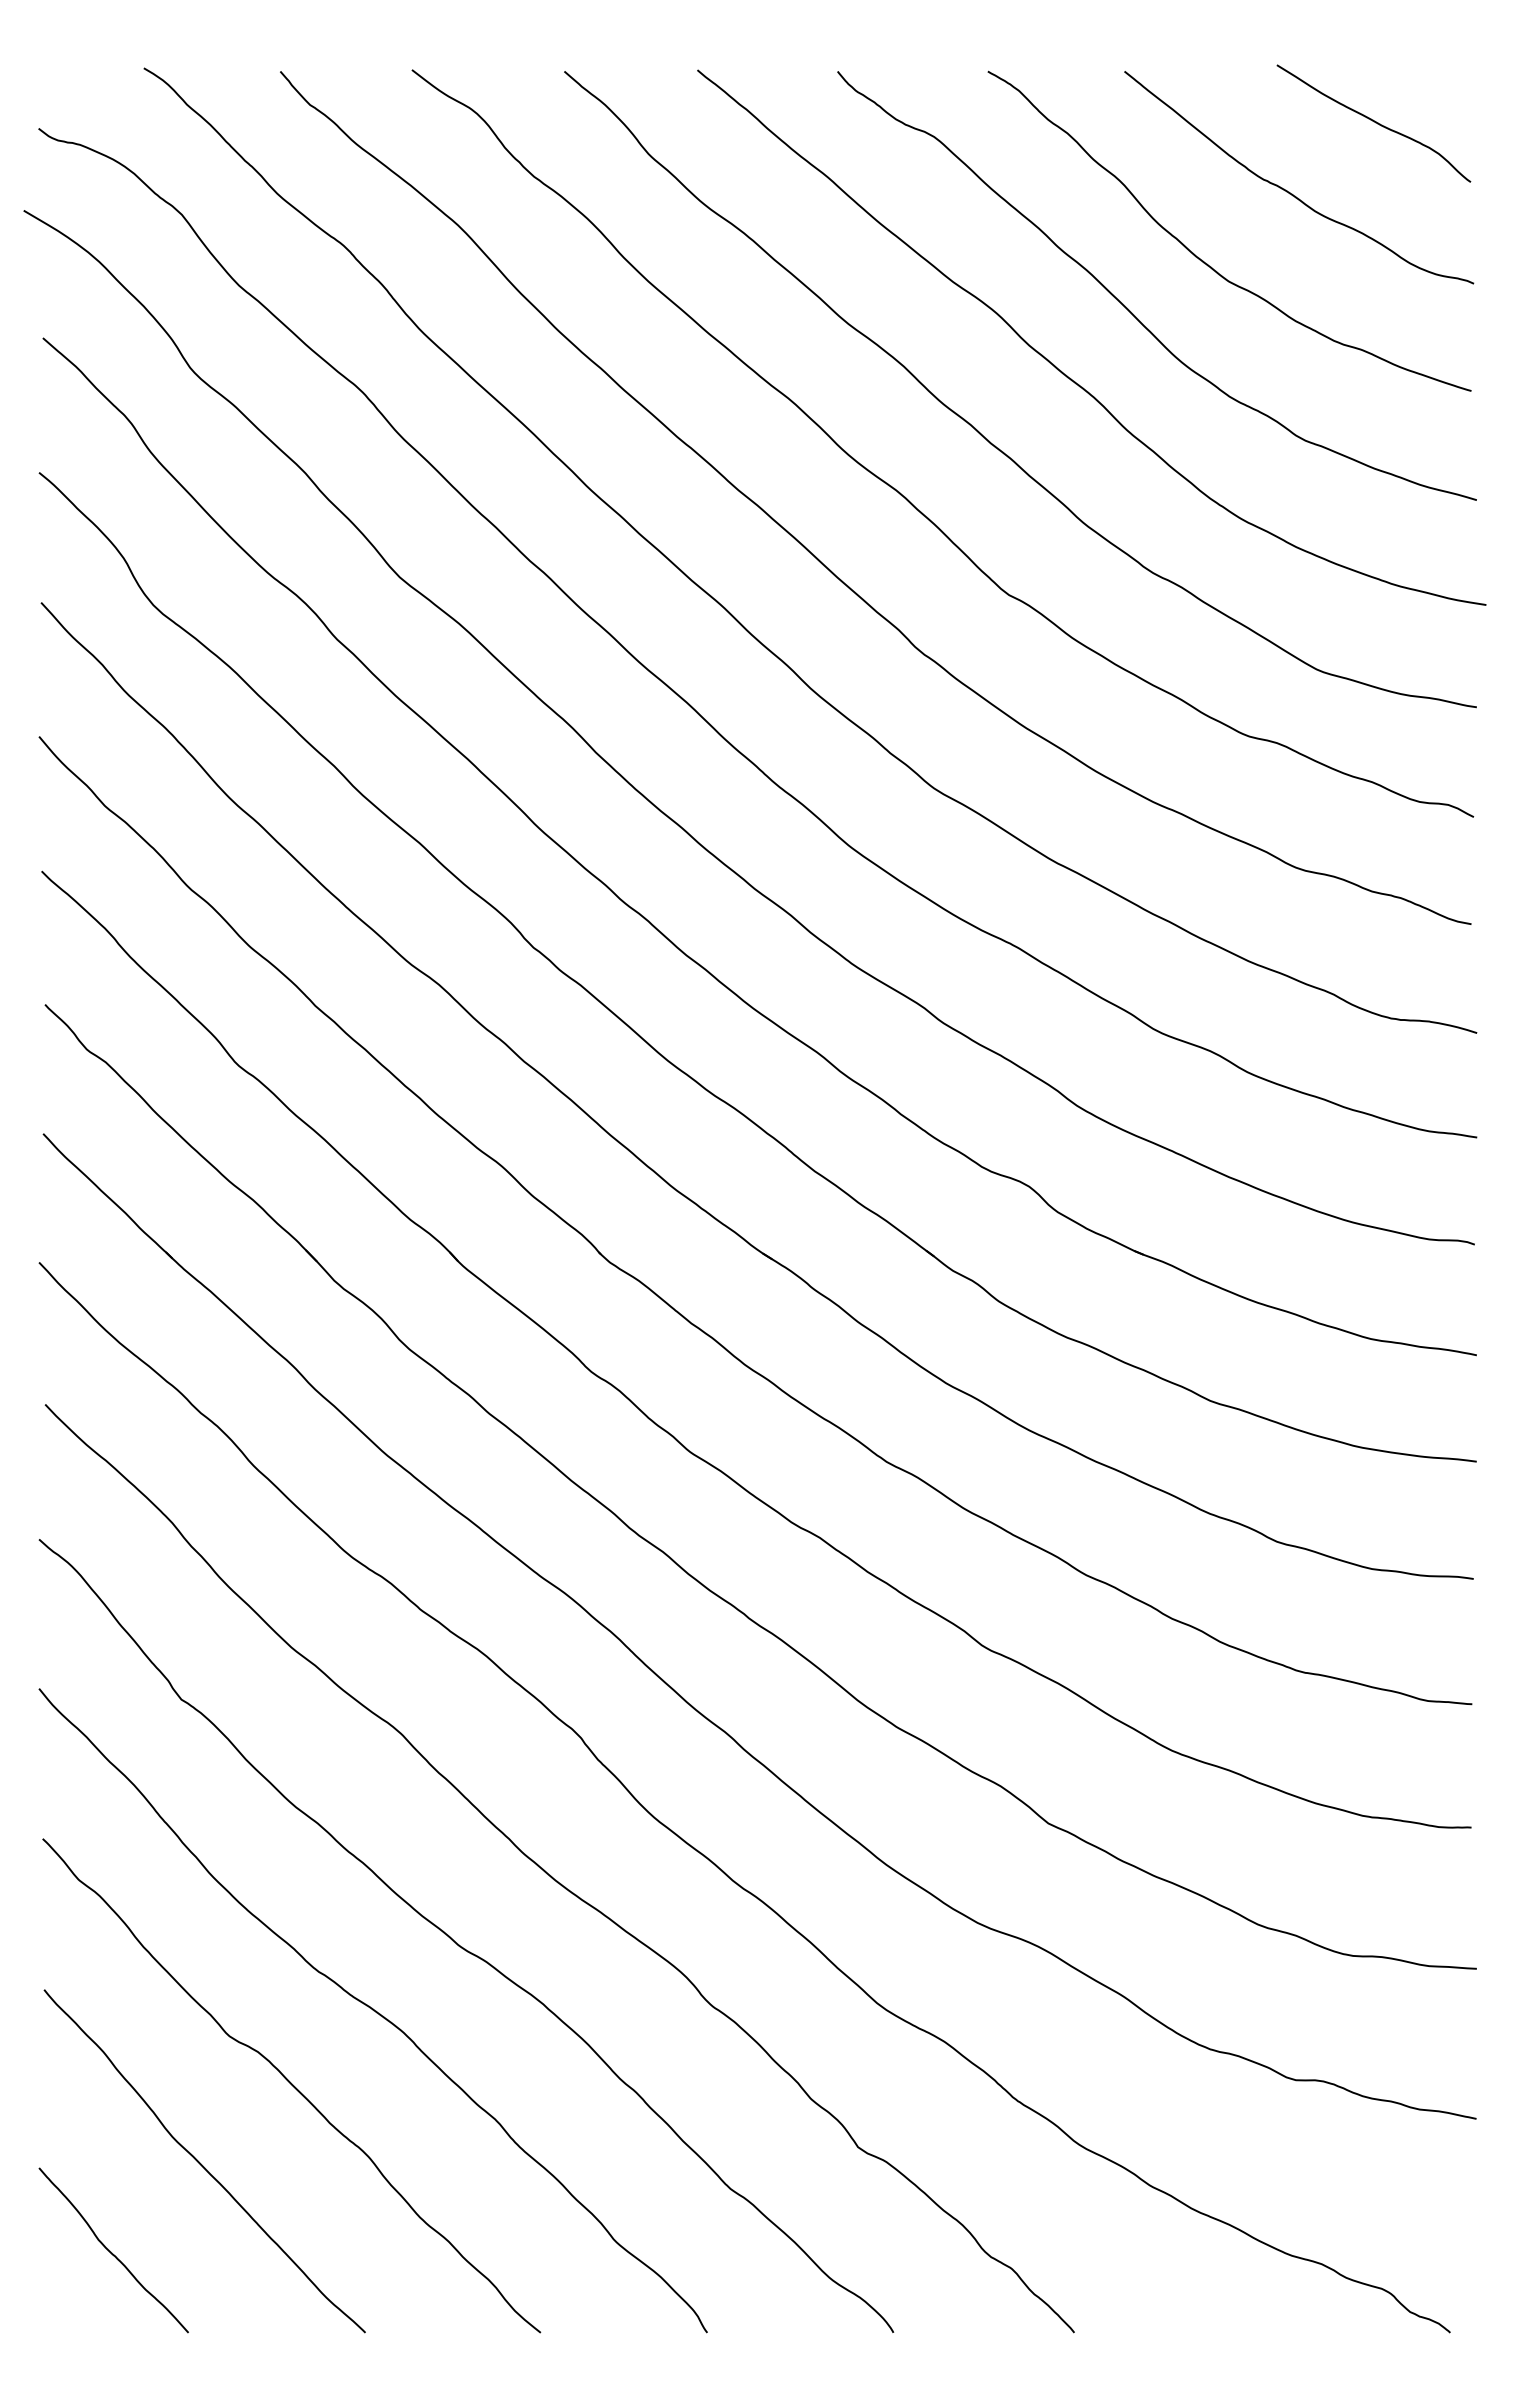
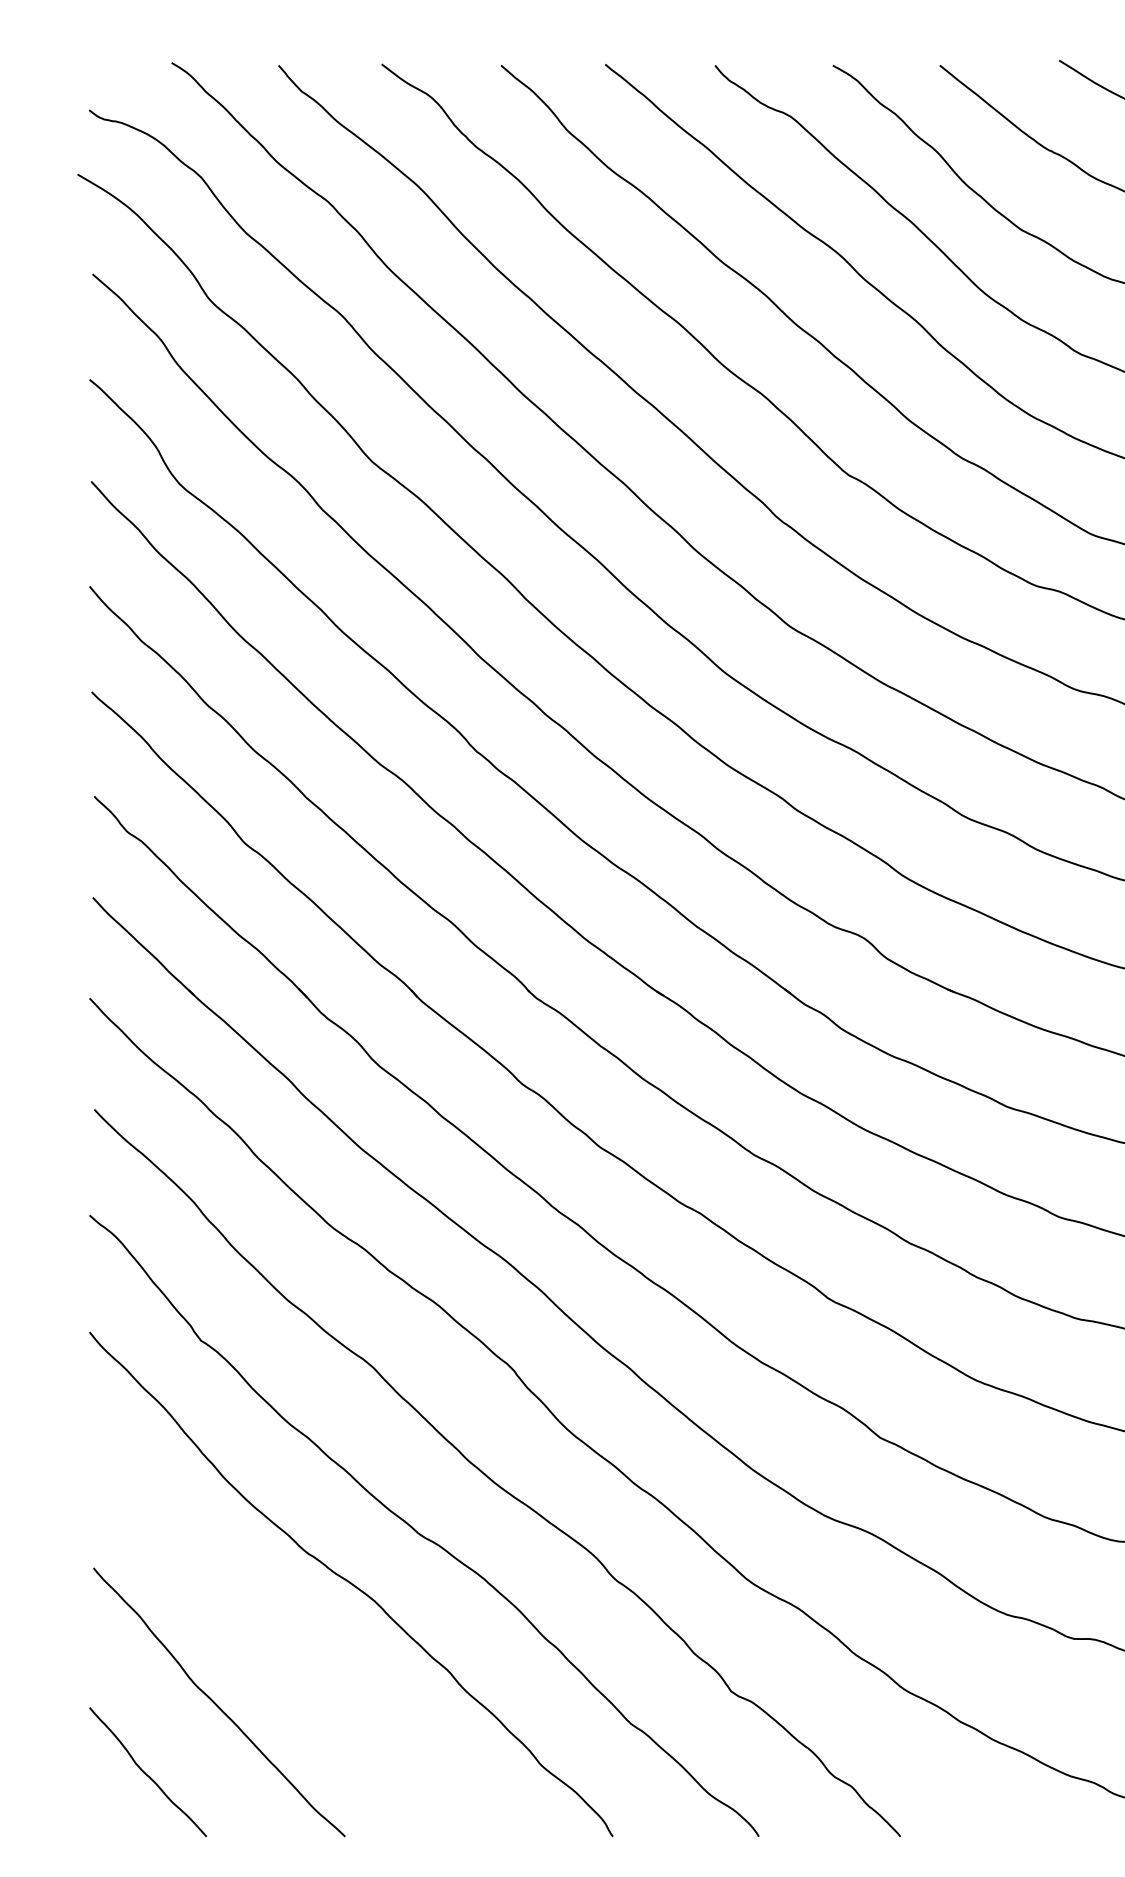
curve: (291, 2085) -> (287, 1643), removed

